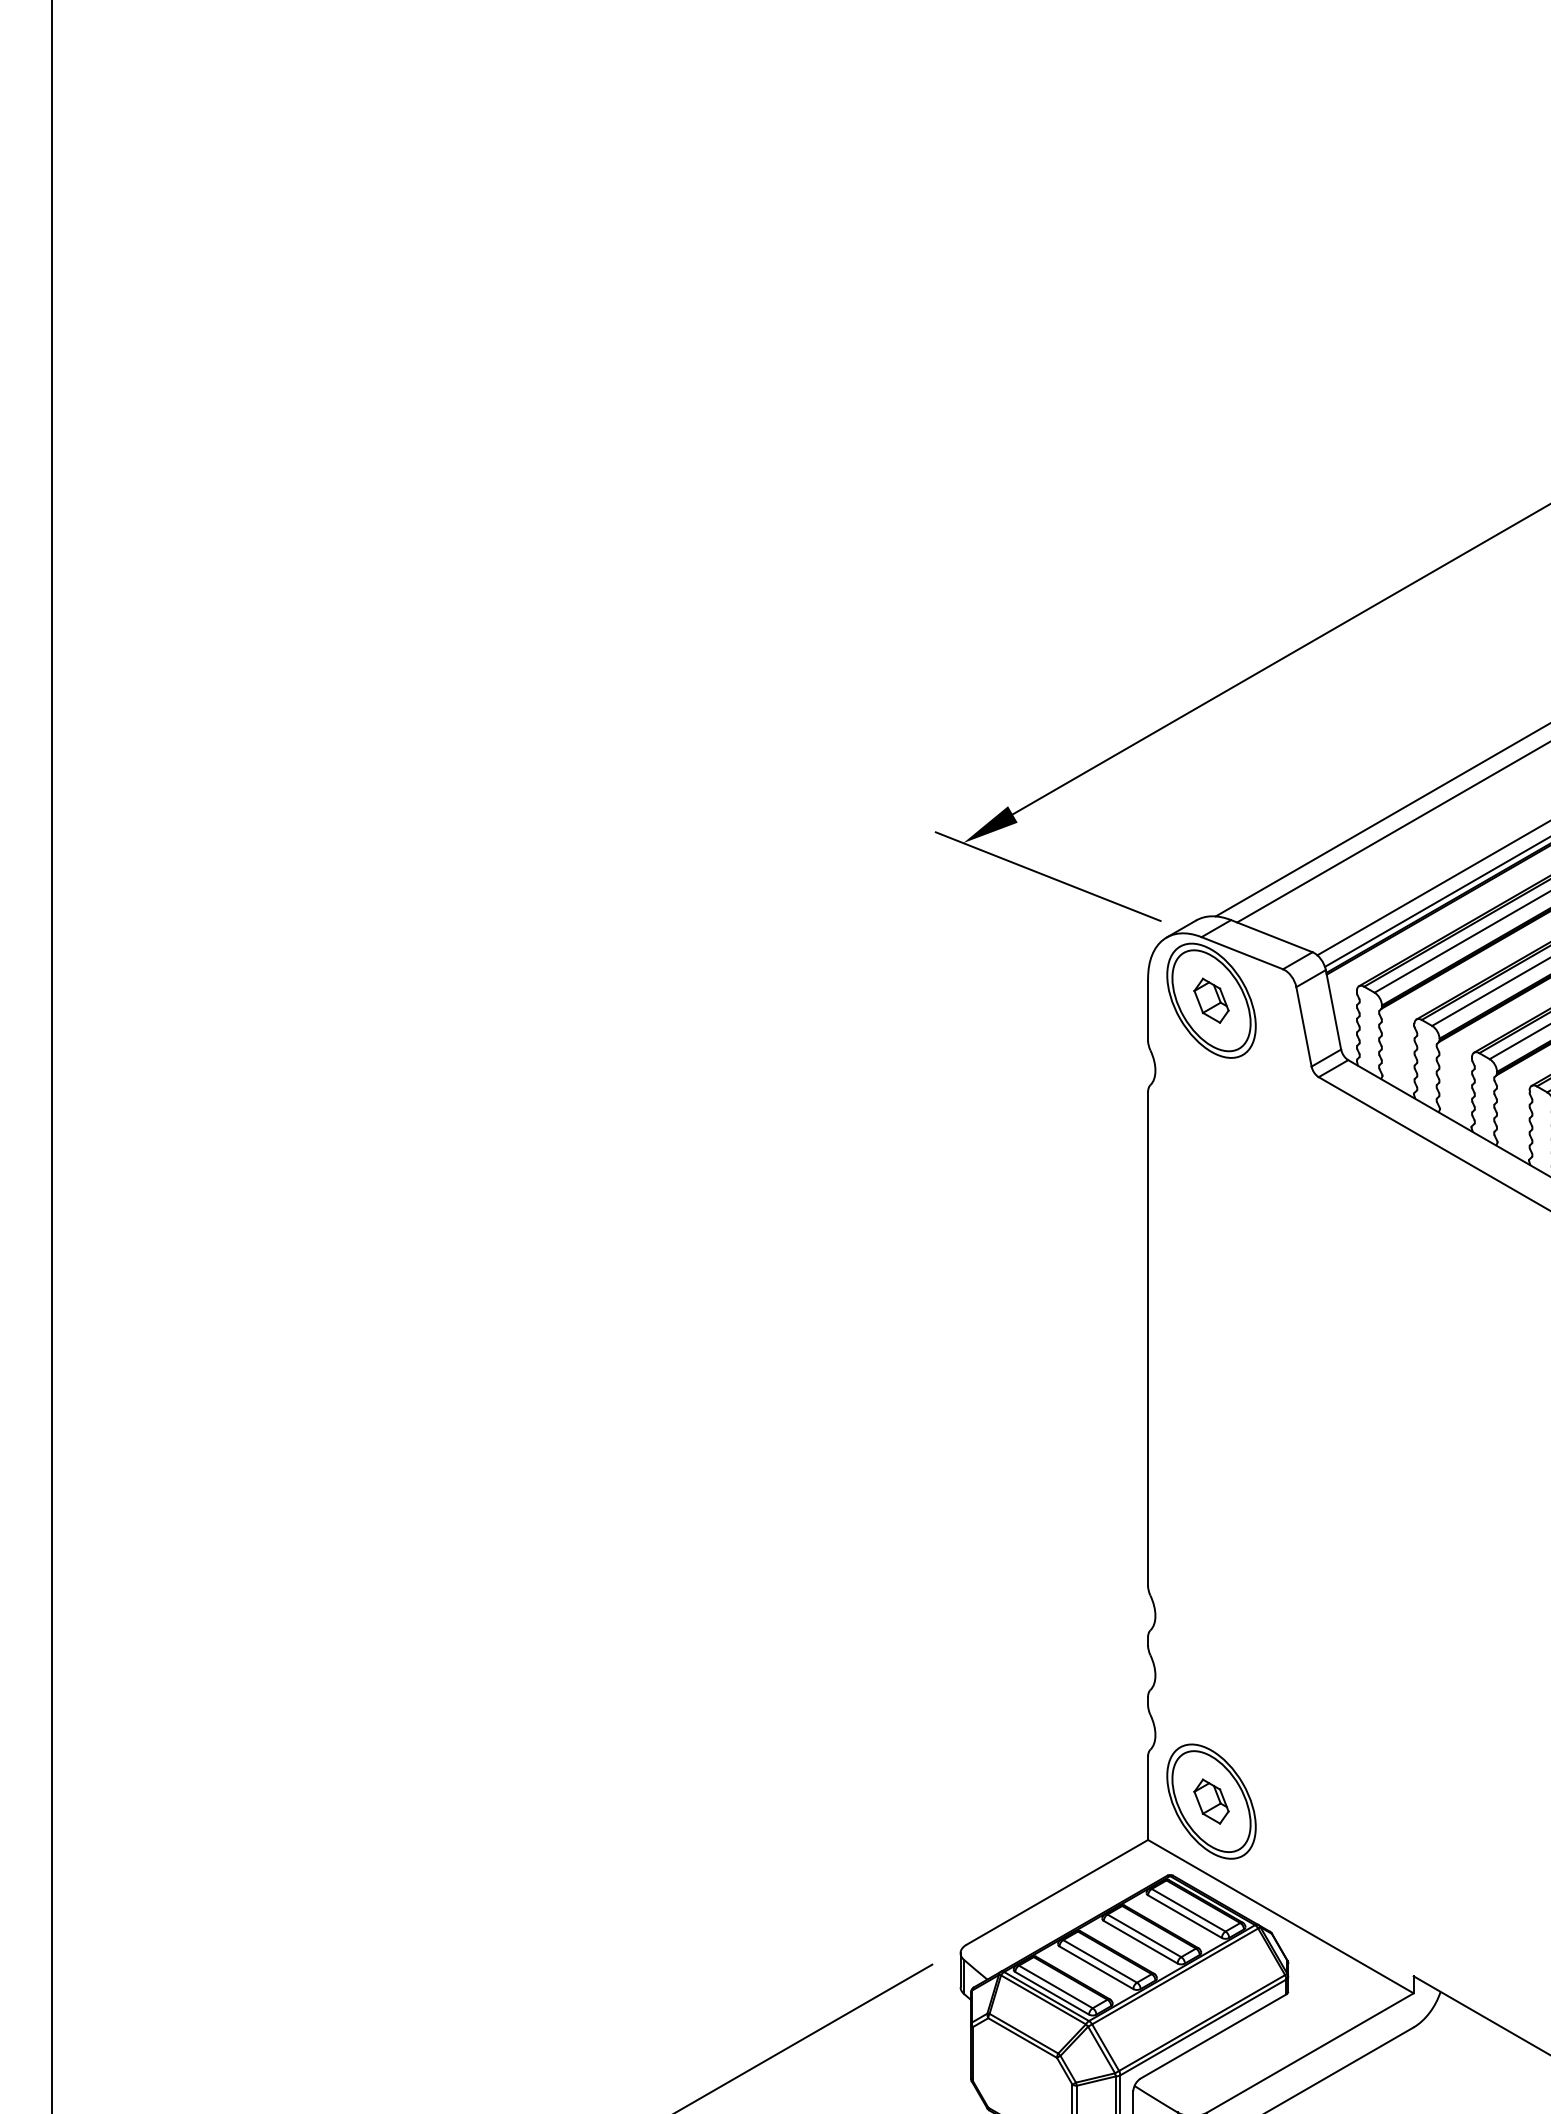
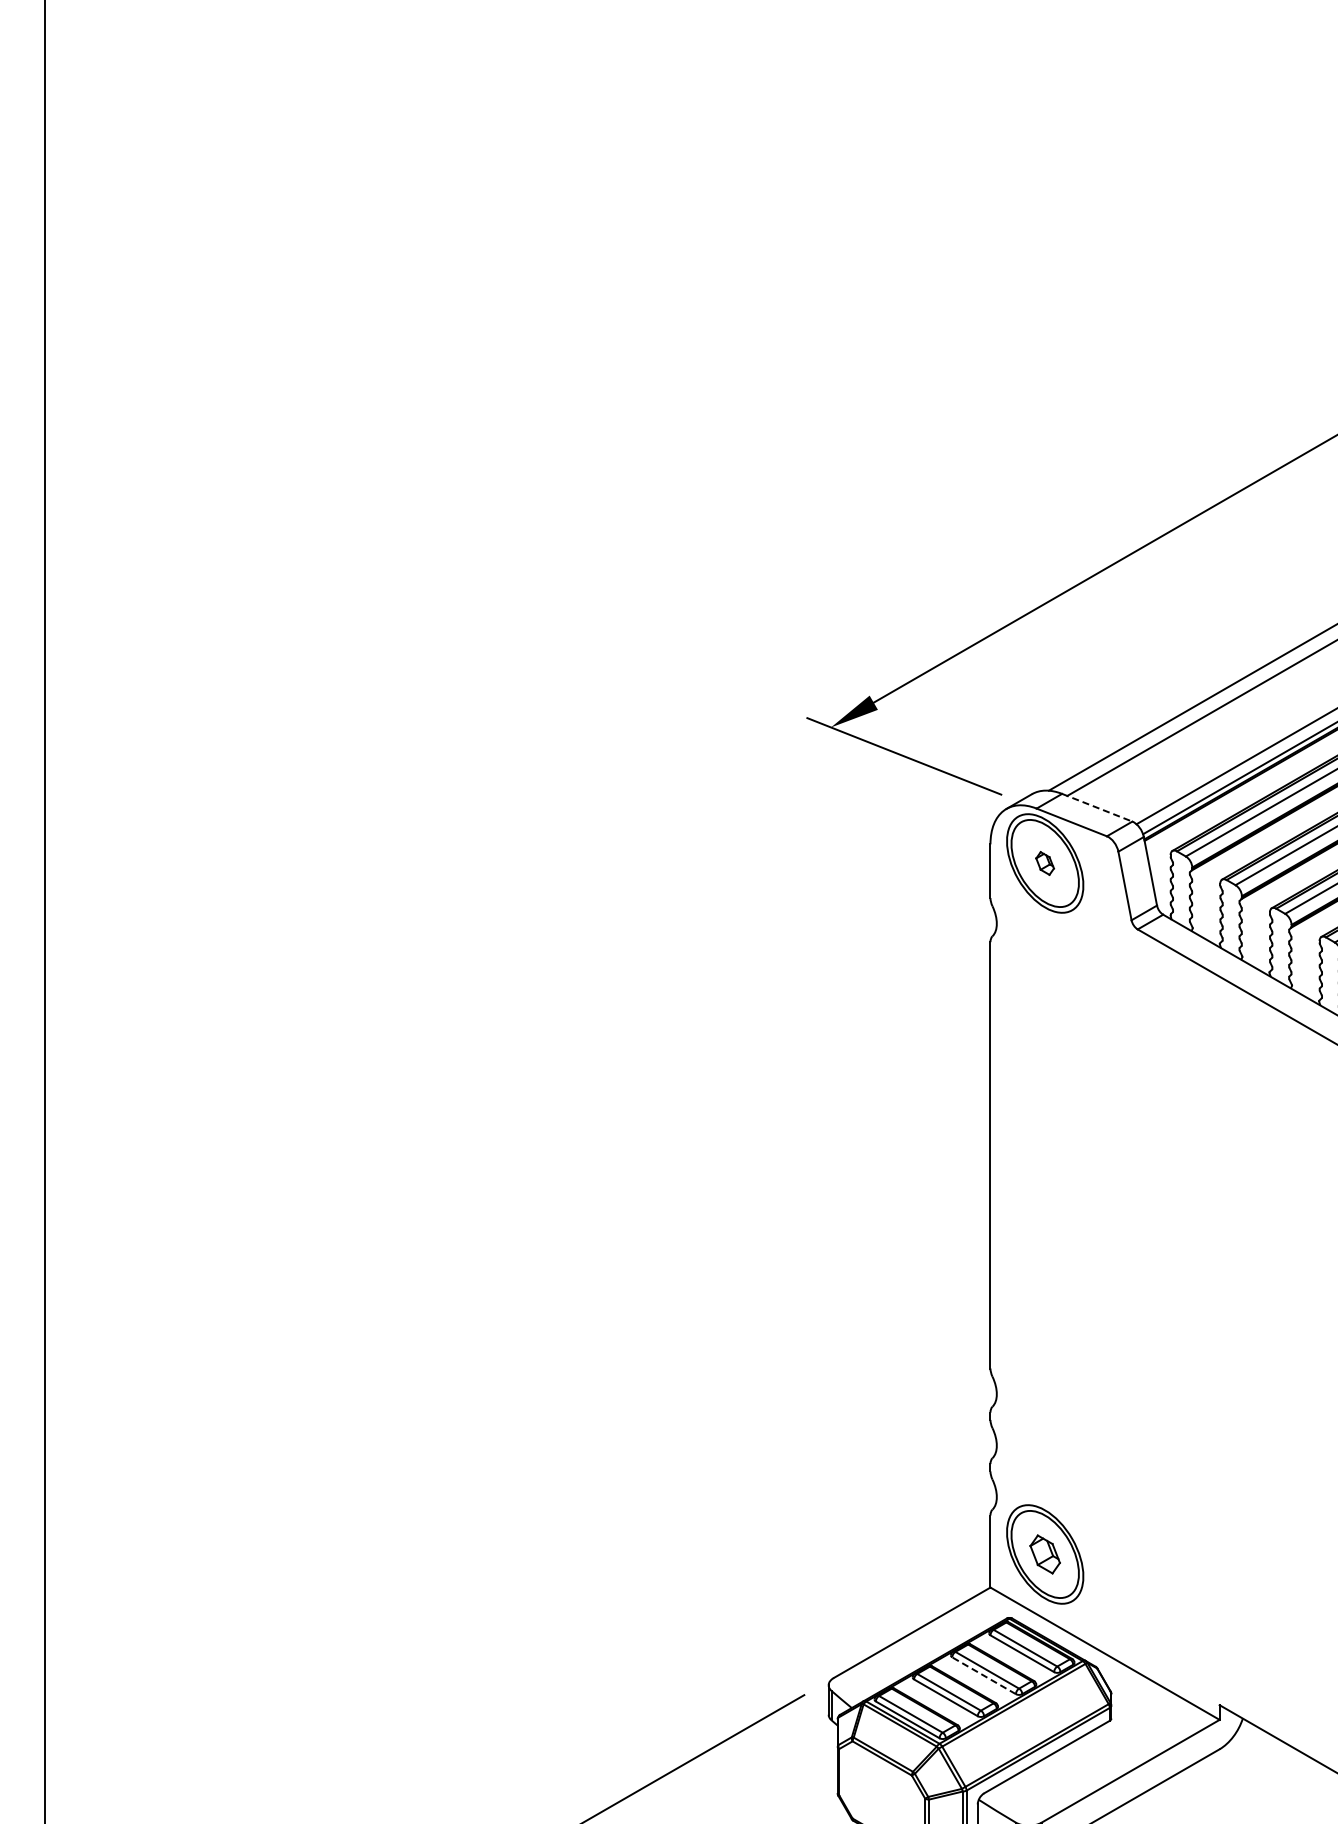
line: (1272, 935) -> (1097, 807), solid -> dashed
part: (1210, 1000) -> (1044, 863), size x0.6
line: (1141, 1941) -> (984, 1675), solid -> dashed

